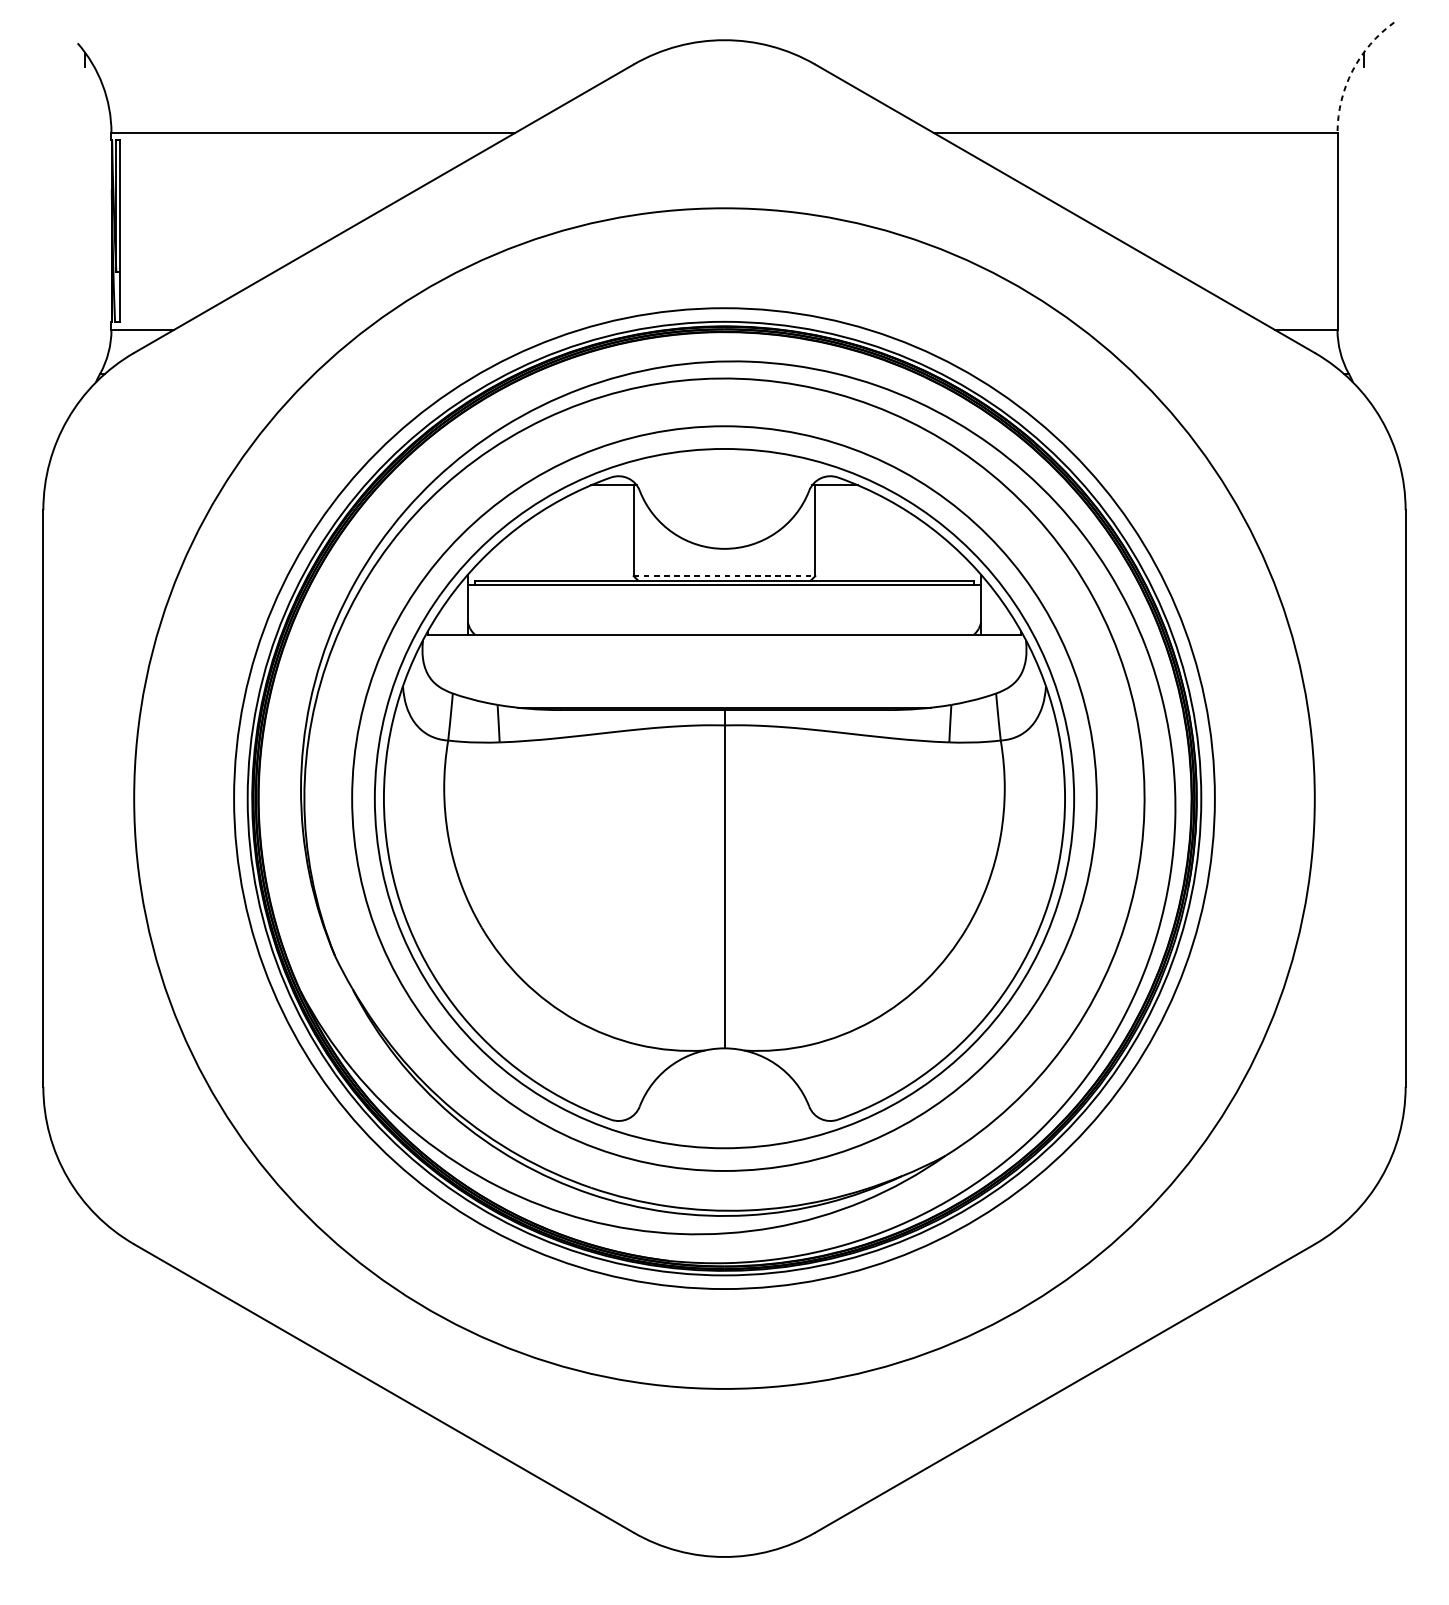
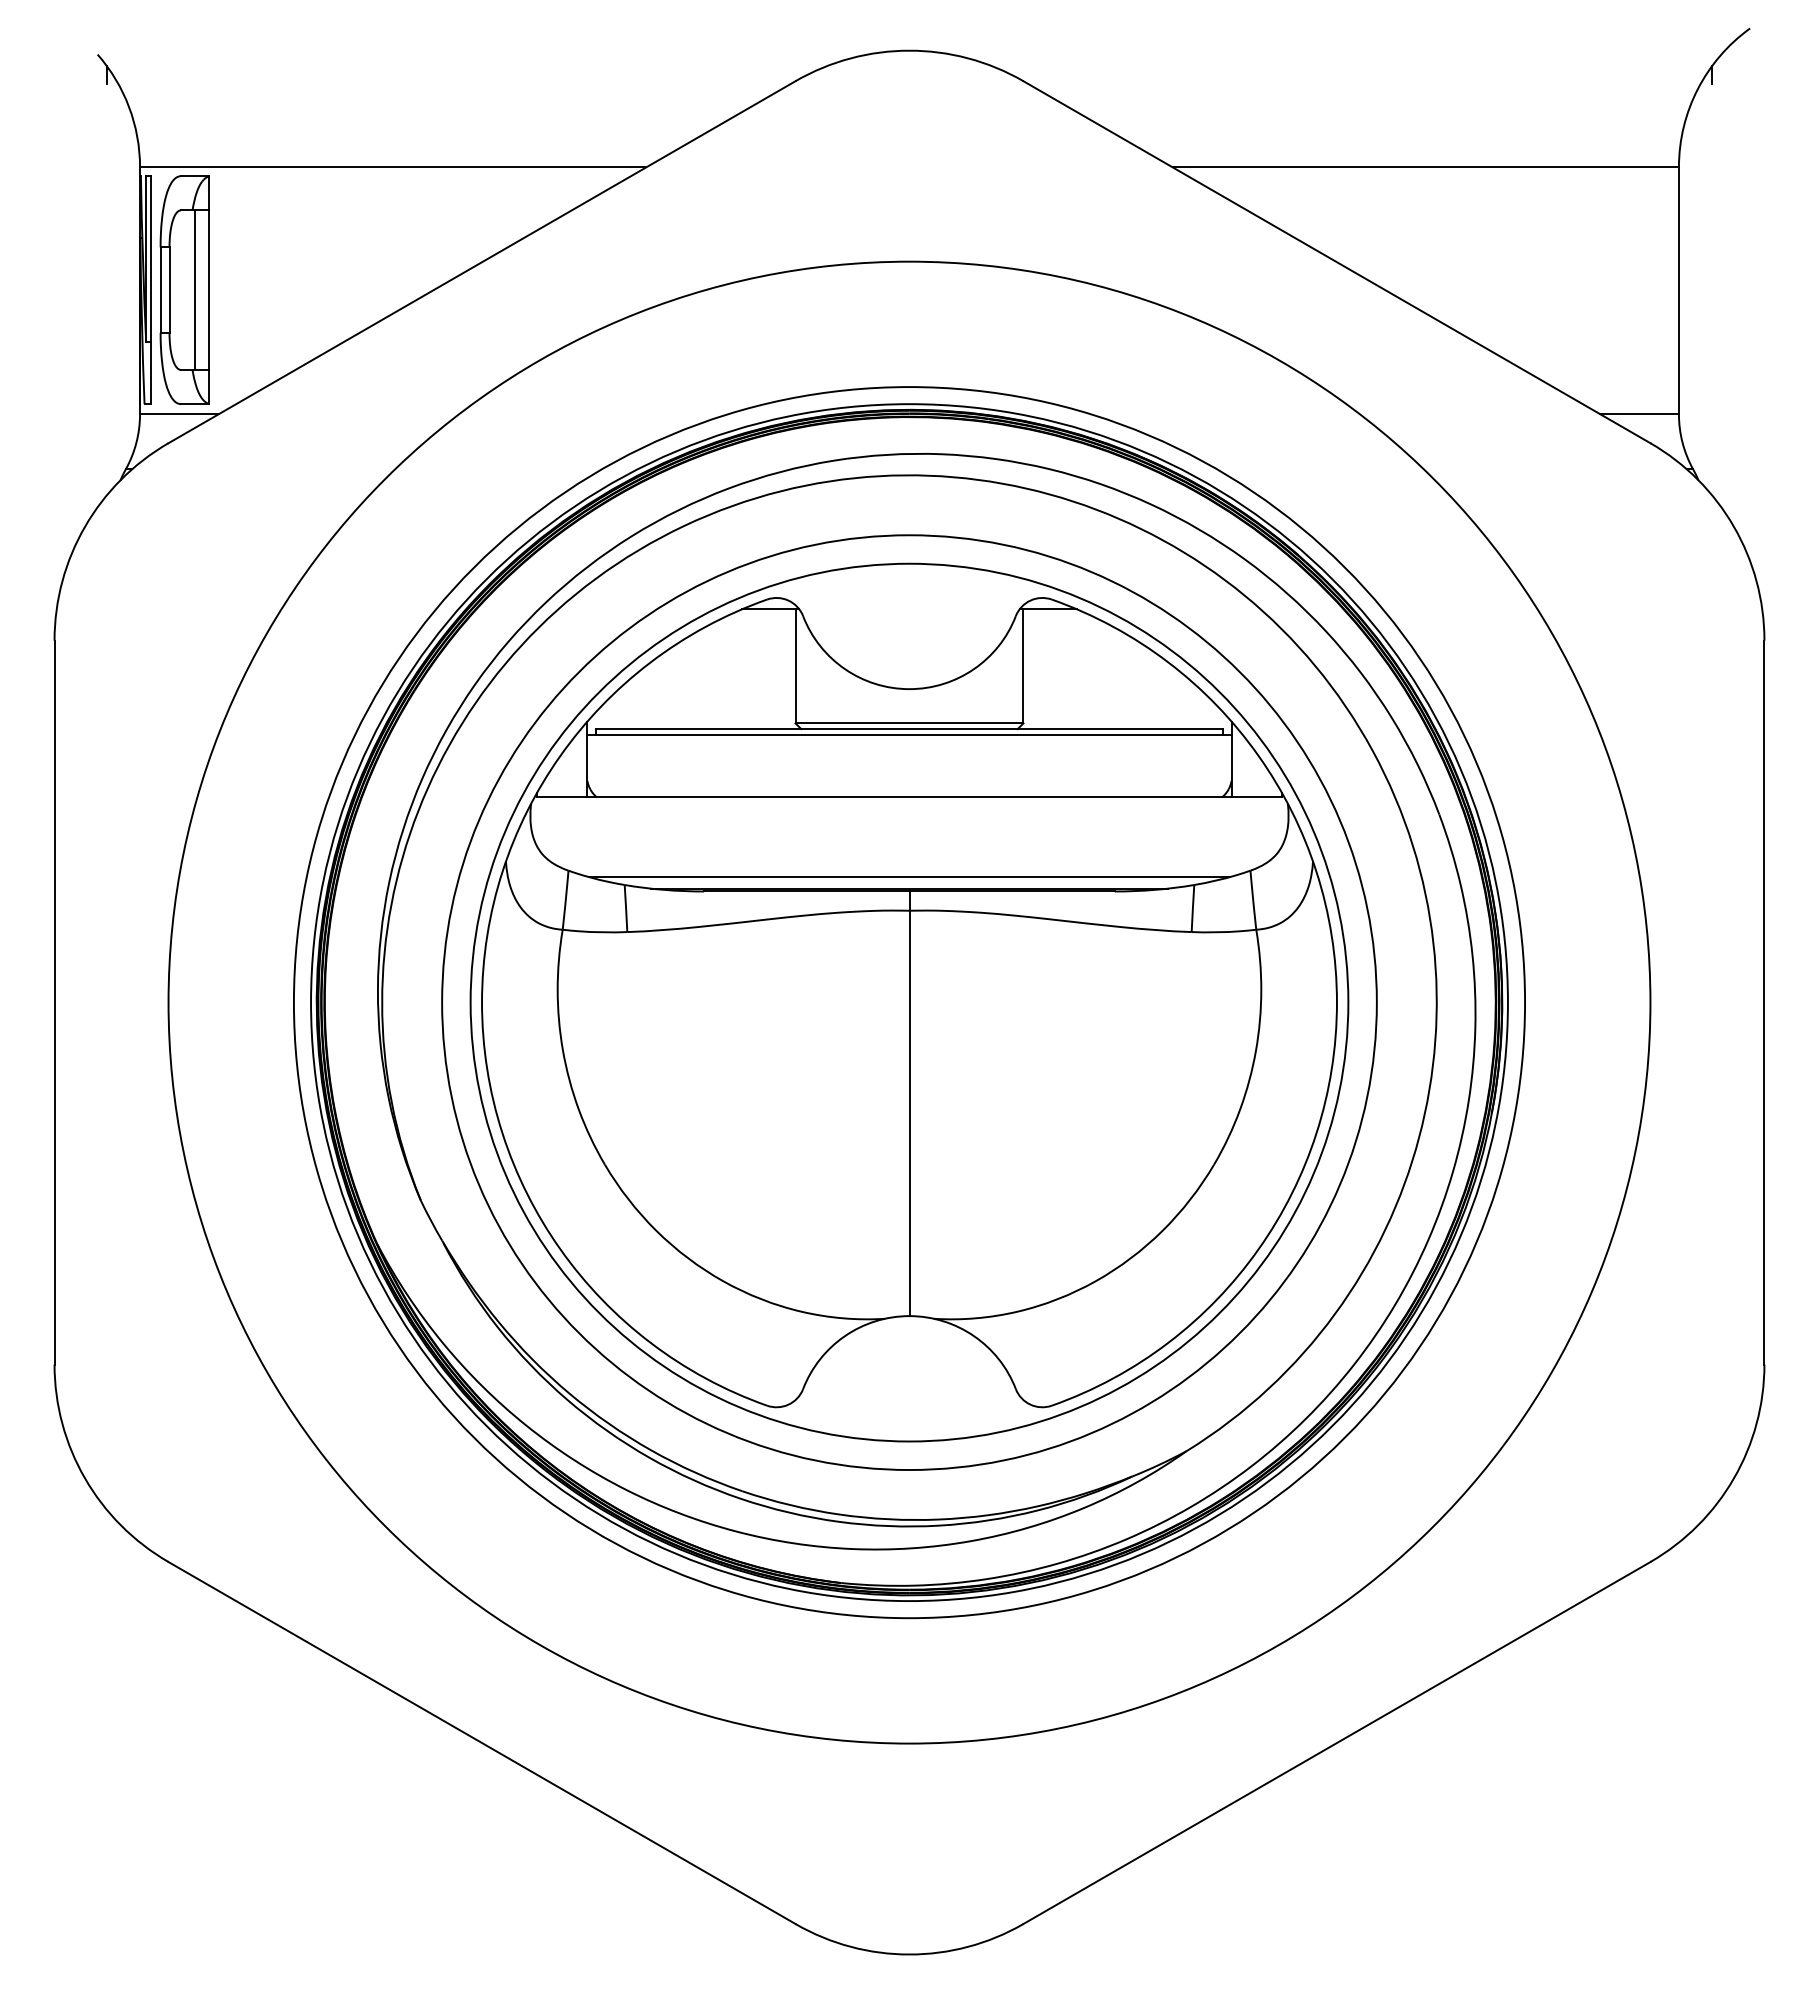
arc: (1352, 71) -> (1697, 89), dashed -> solid
part: (146, 230) -> (184, 289), added
line: (724, 576) -> (909, 723), dashed -> solid
line: (724, 698) -> (909, 877), added

